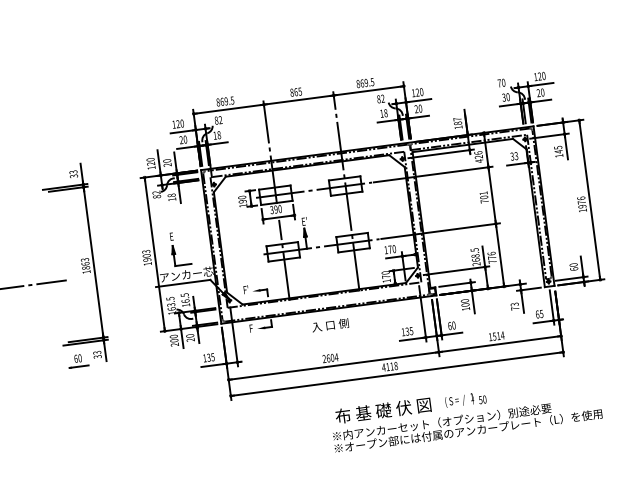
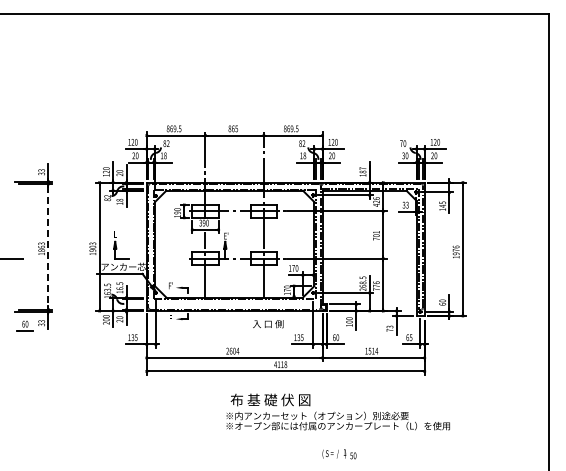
line: (93, 263) -> (48, 247), solid -> dashed
text: (330, 325) -> (268, 324), moved
text: (465, 400) -> (339, 454), moved

